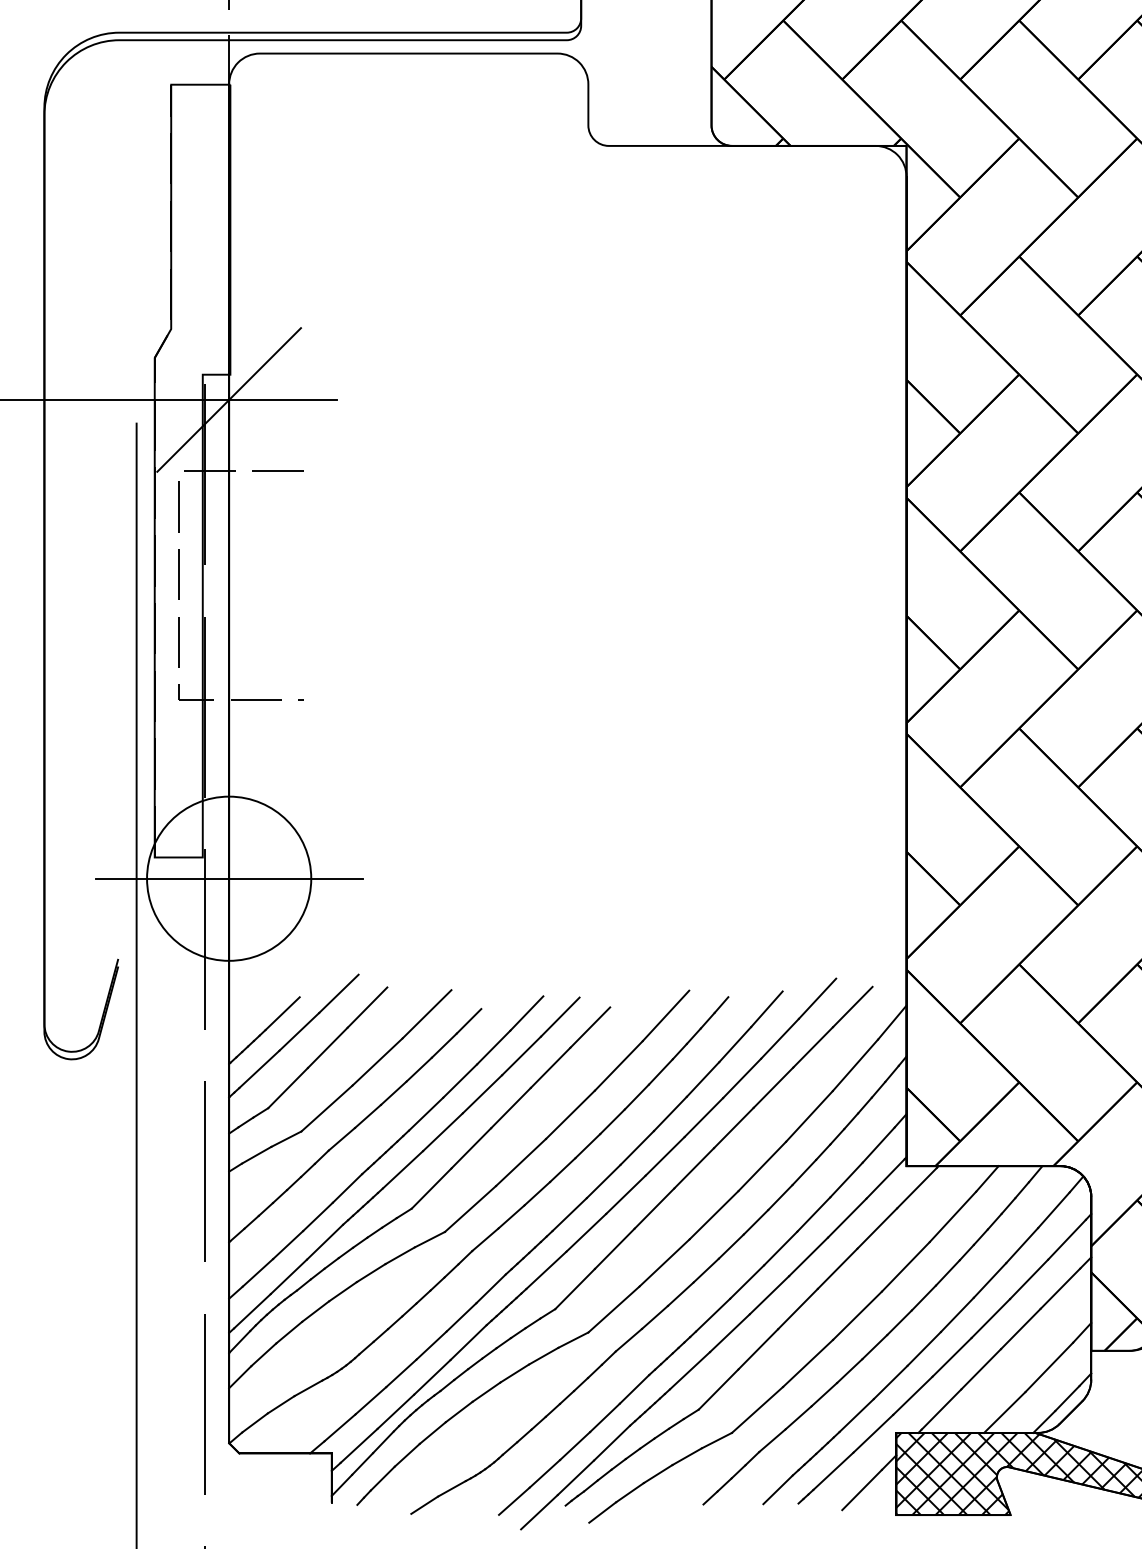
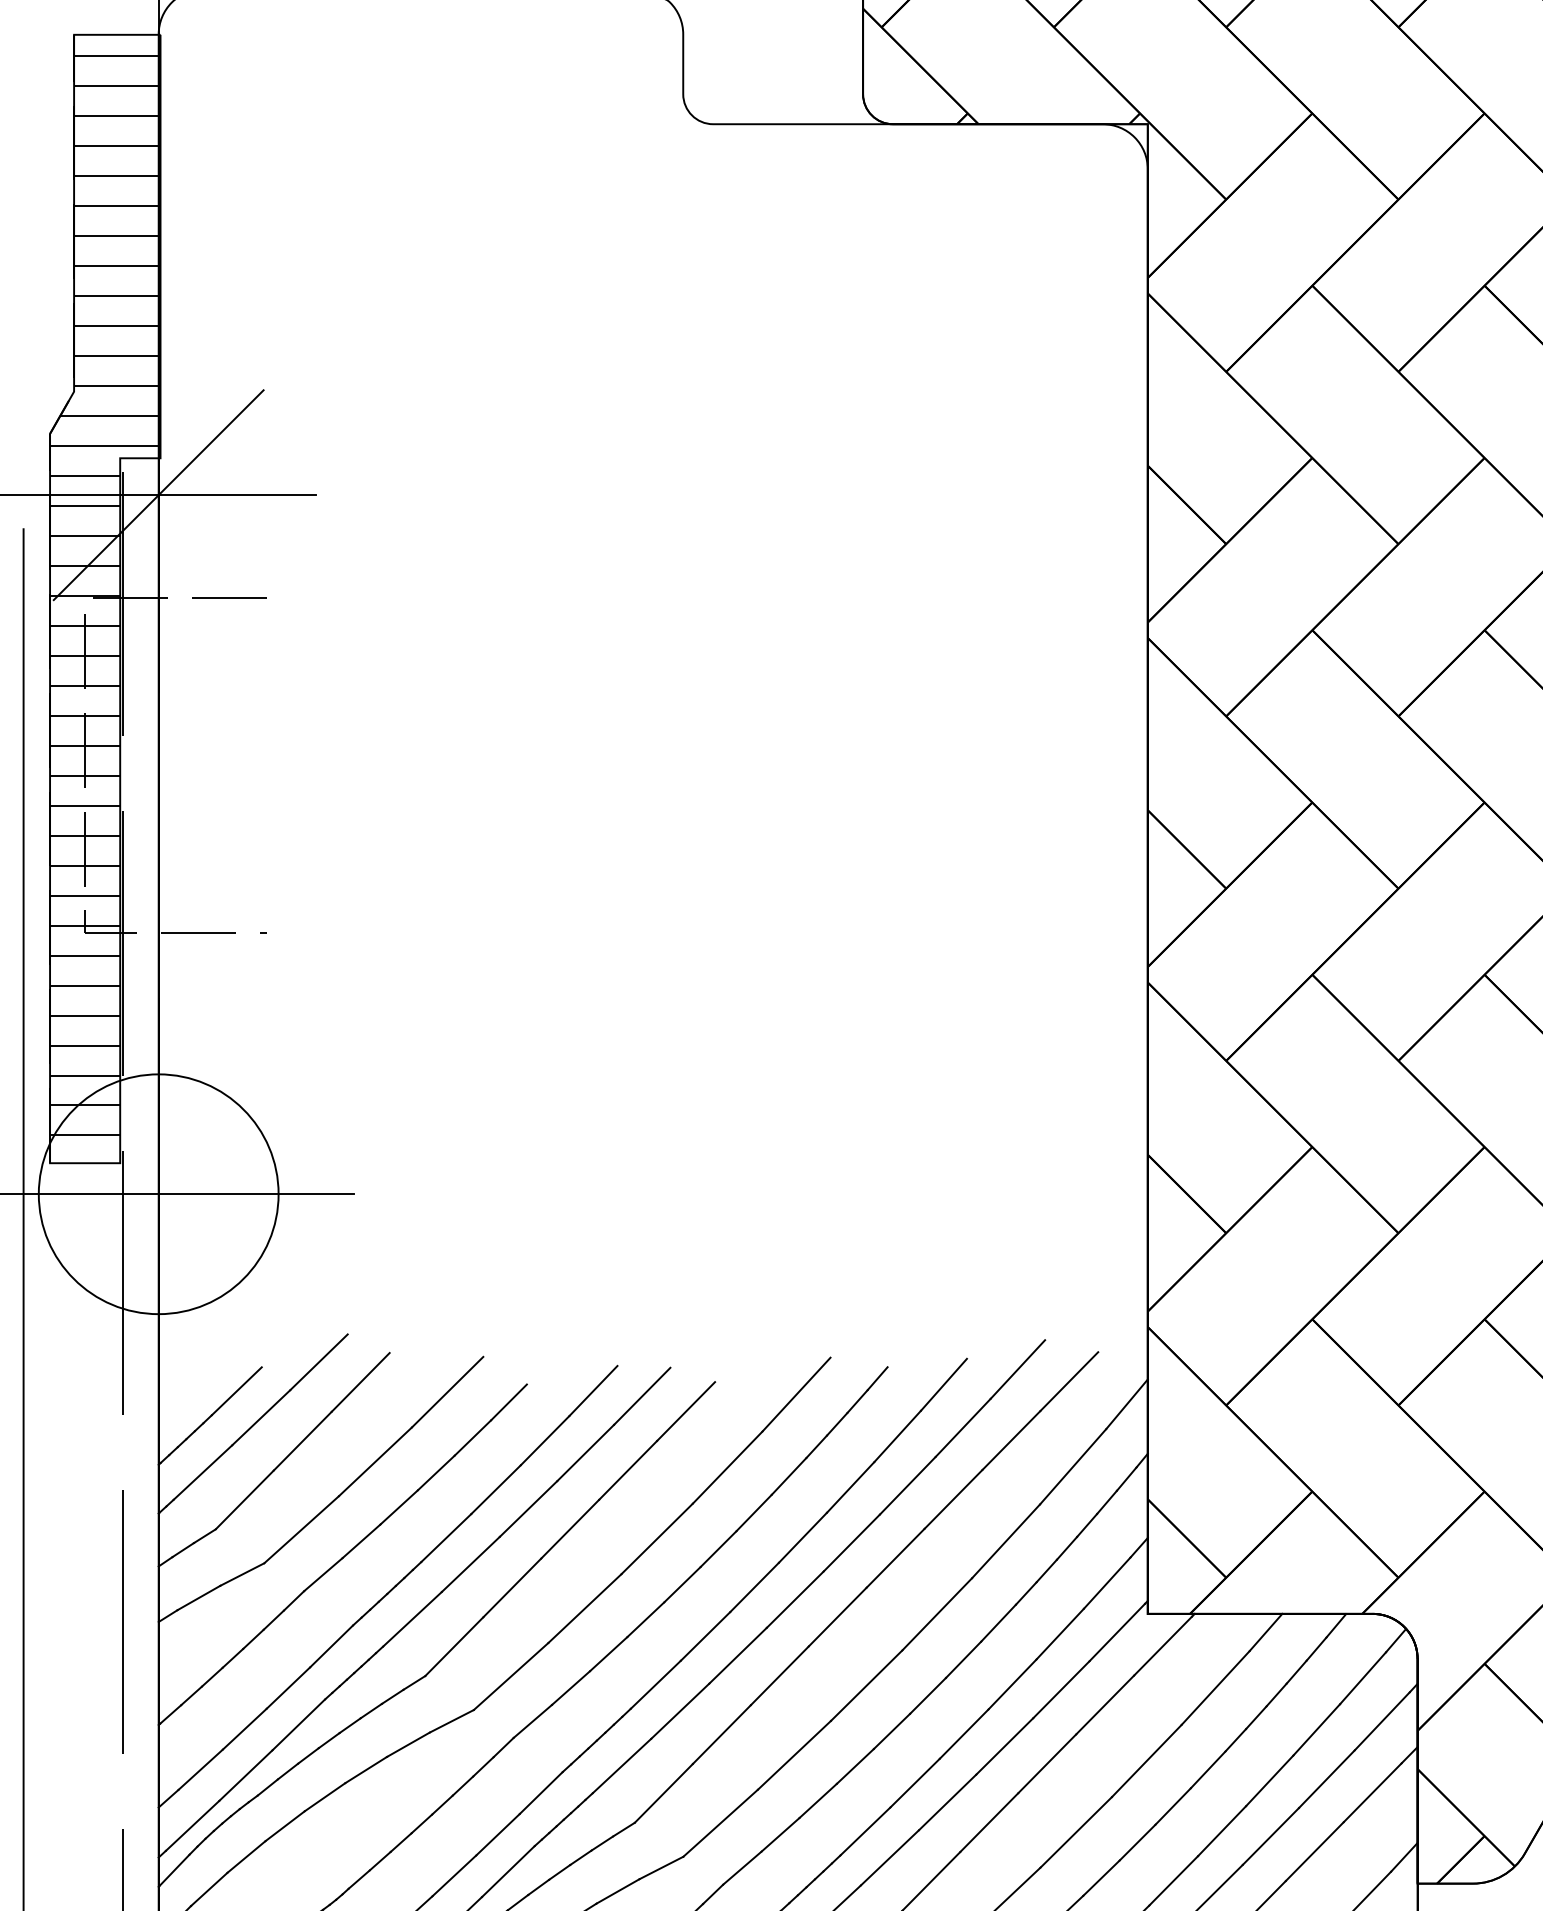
hatch: (192, 468) -> (105, 595), added

